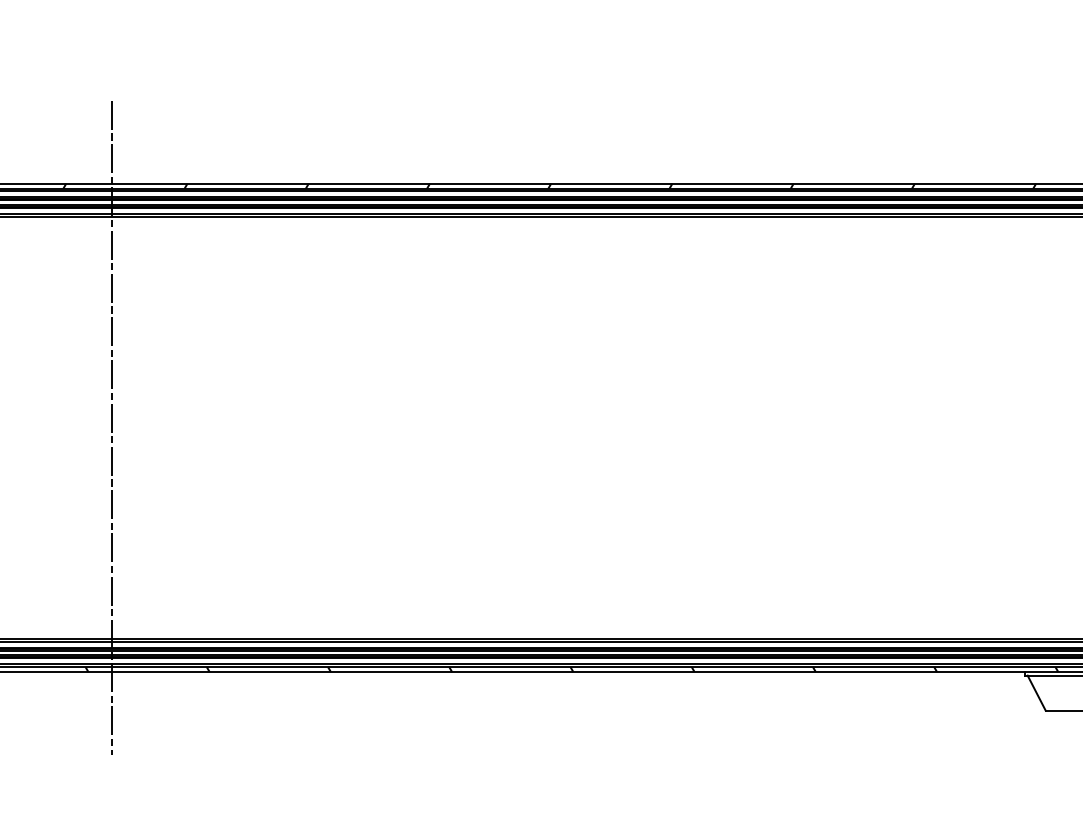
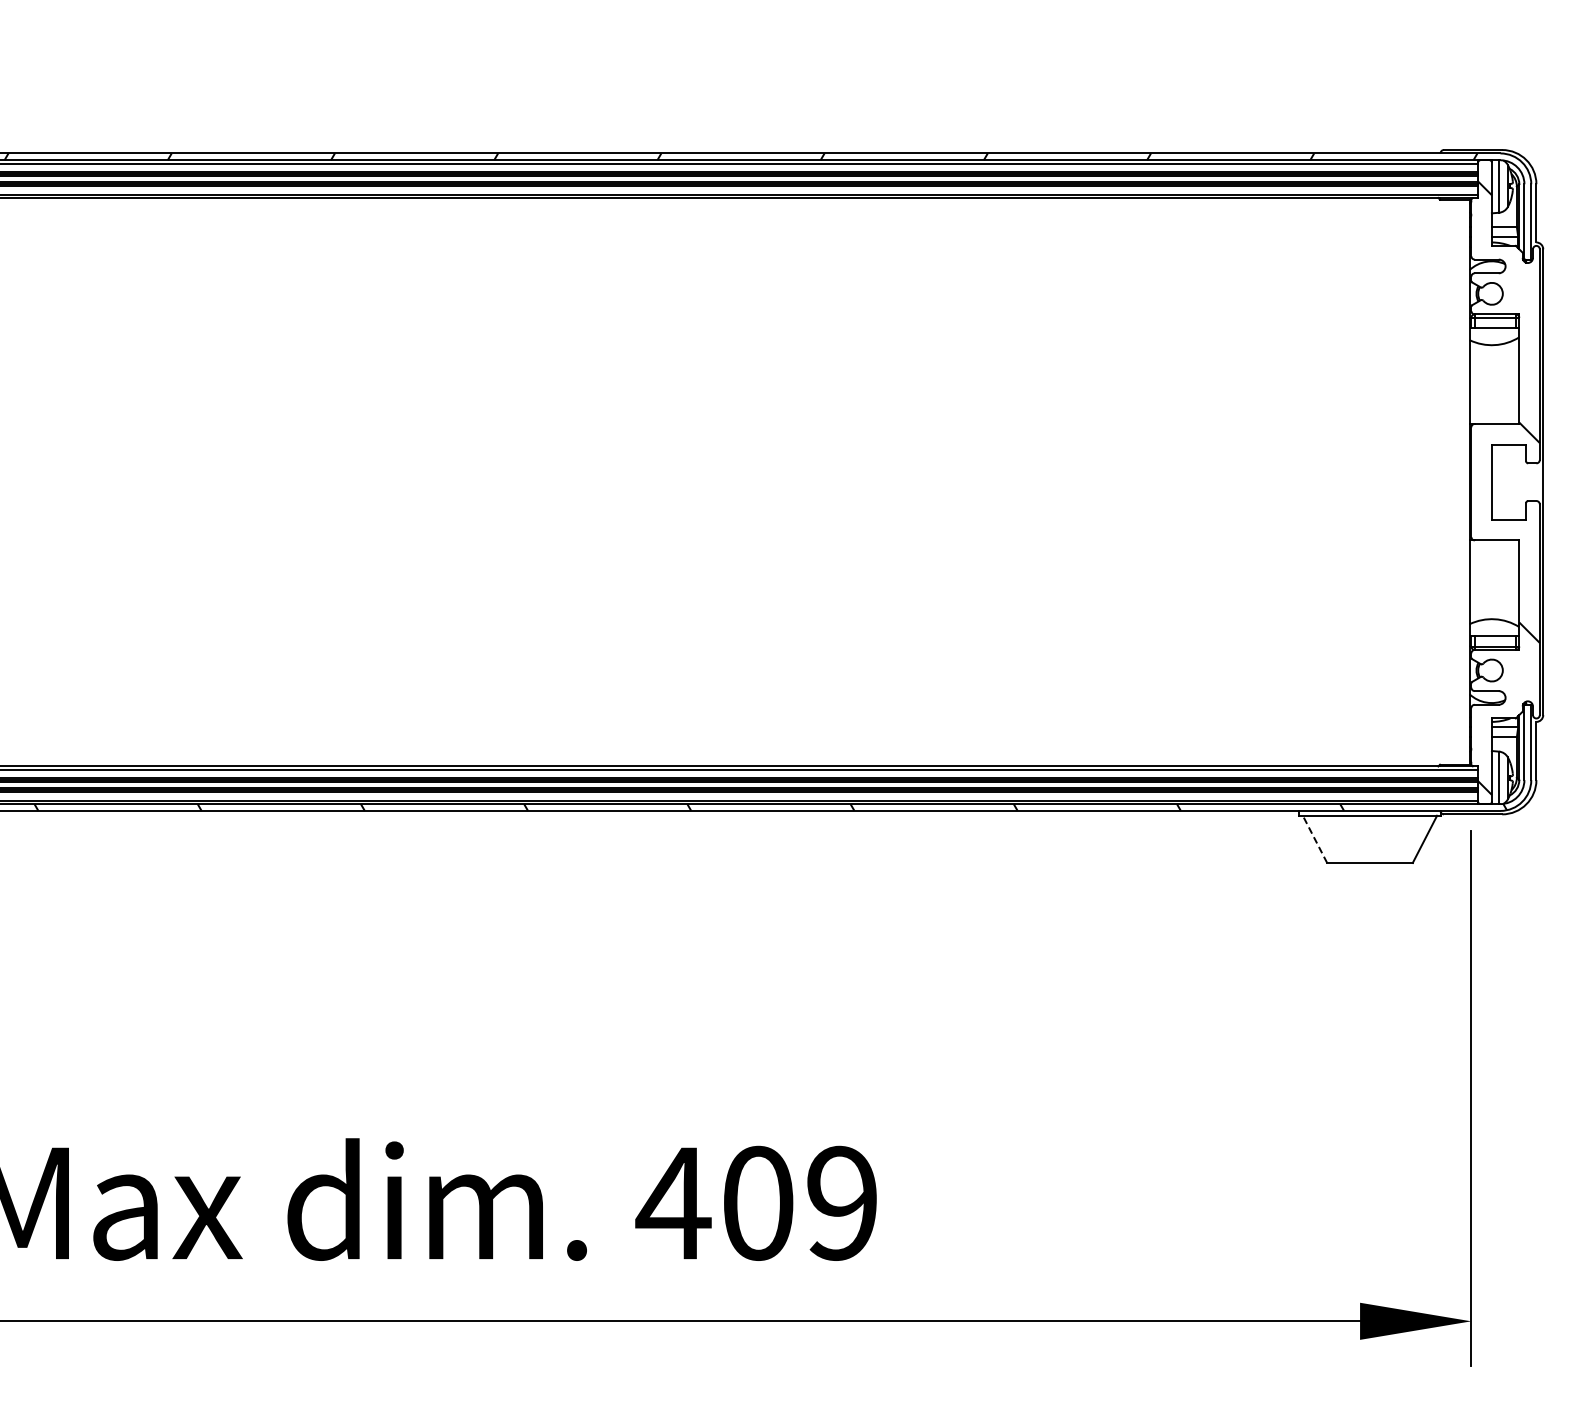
line: (112, 428) -> (70, 482), removed
line: (1037, 693) -> (1315, 839), solid -> dashed

